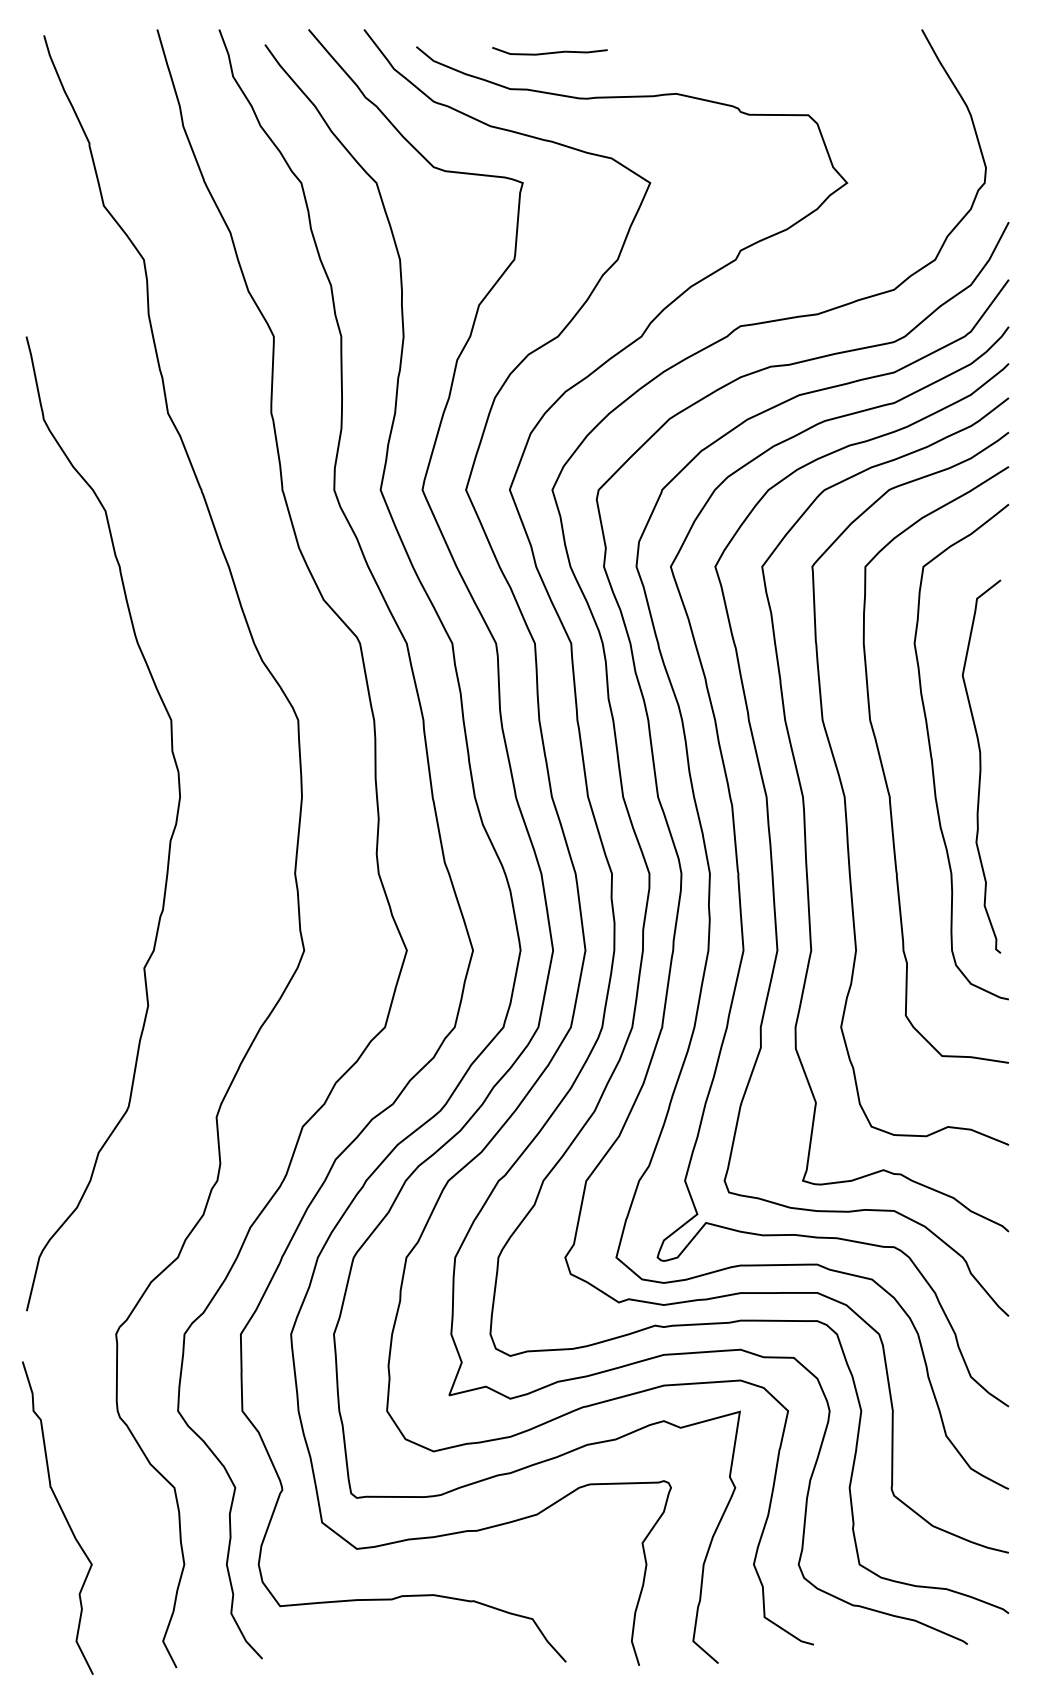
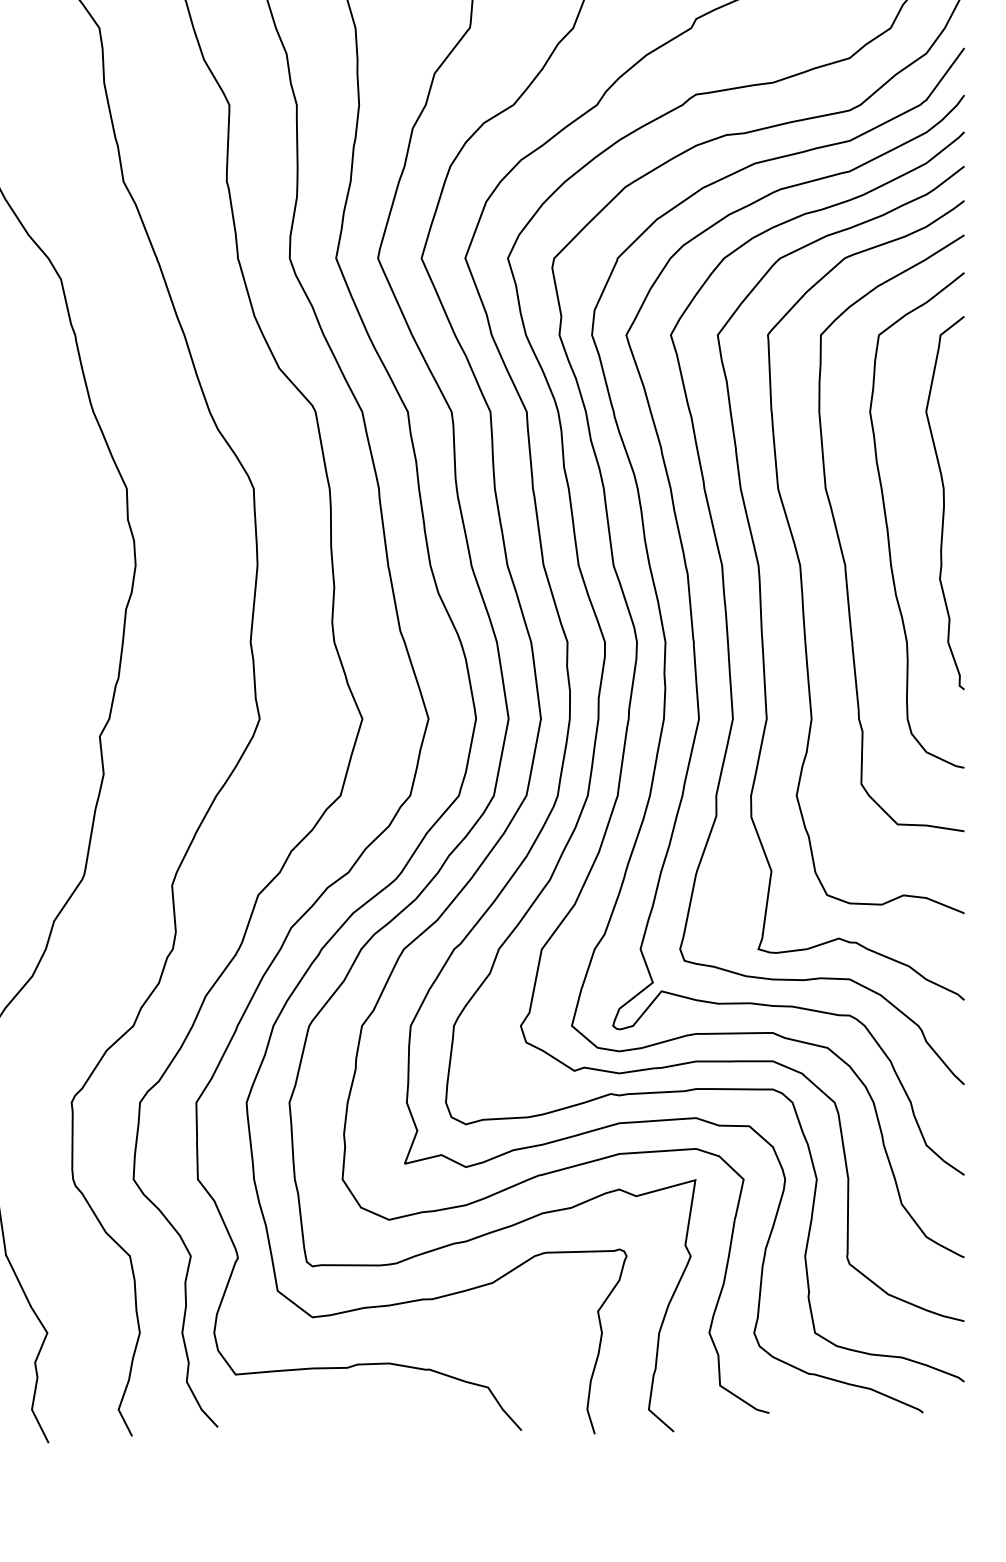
curve: (981, 766) -> (945, 502), moved

